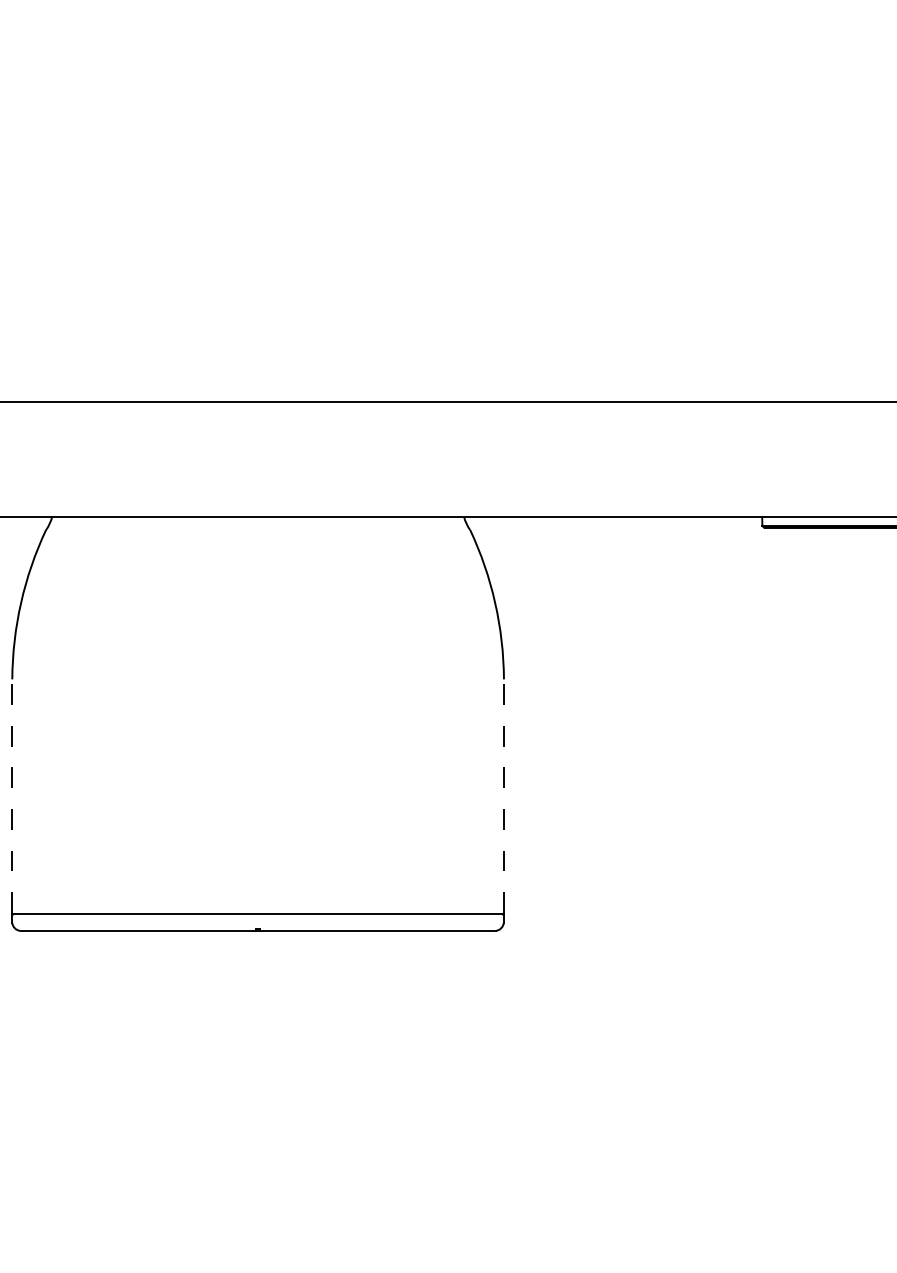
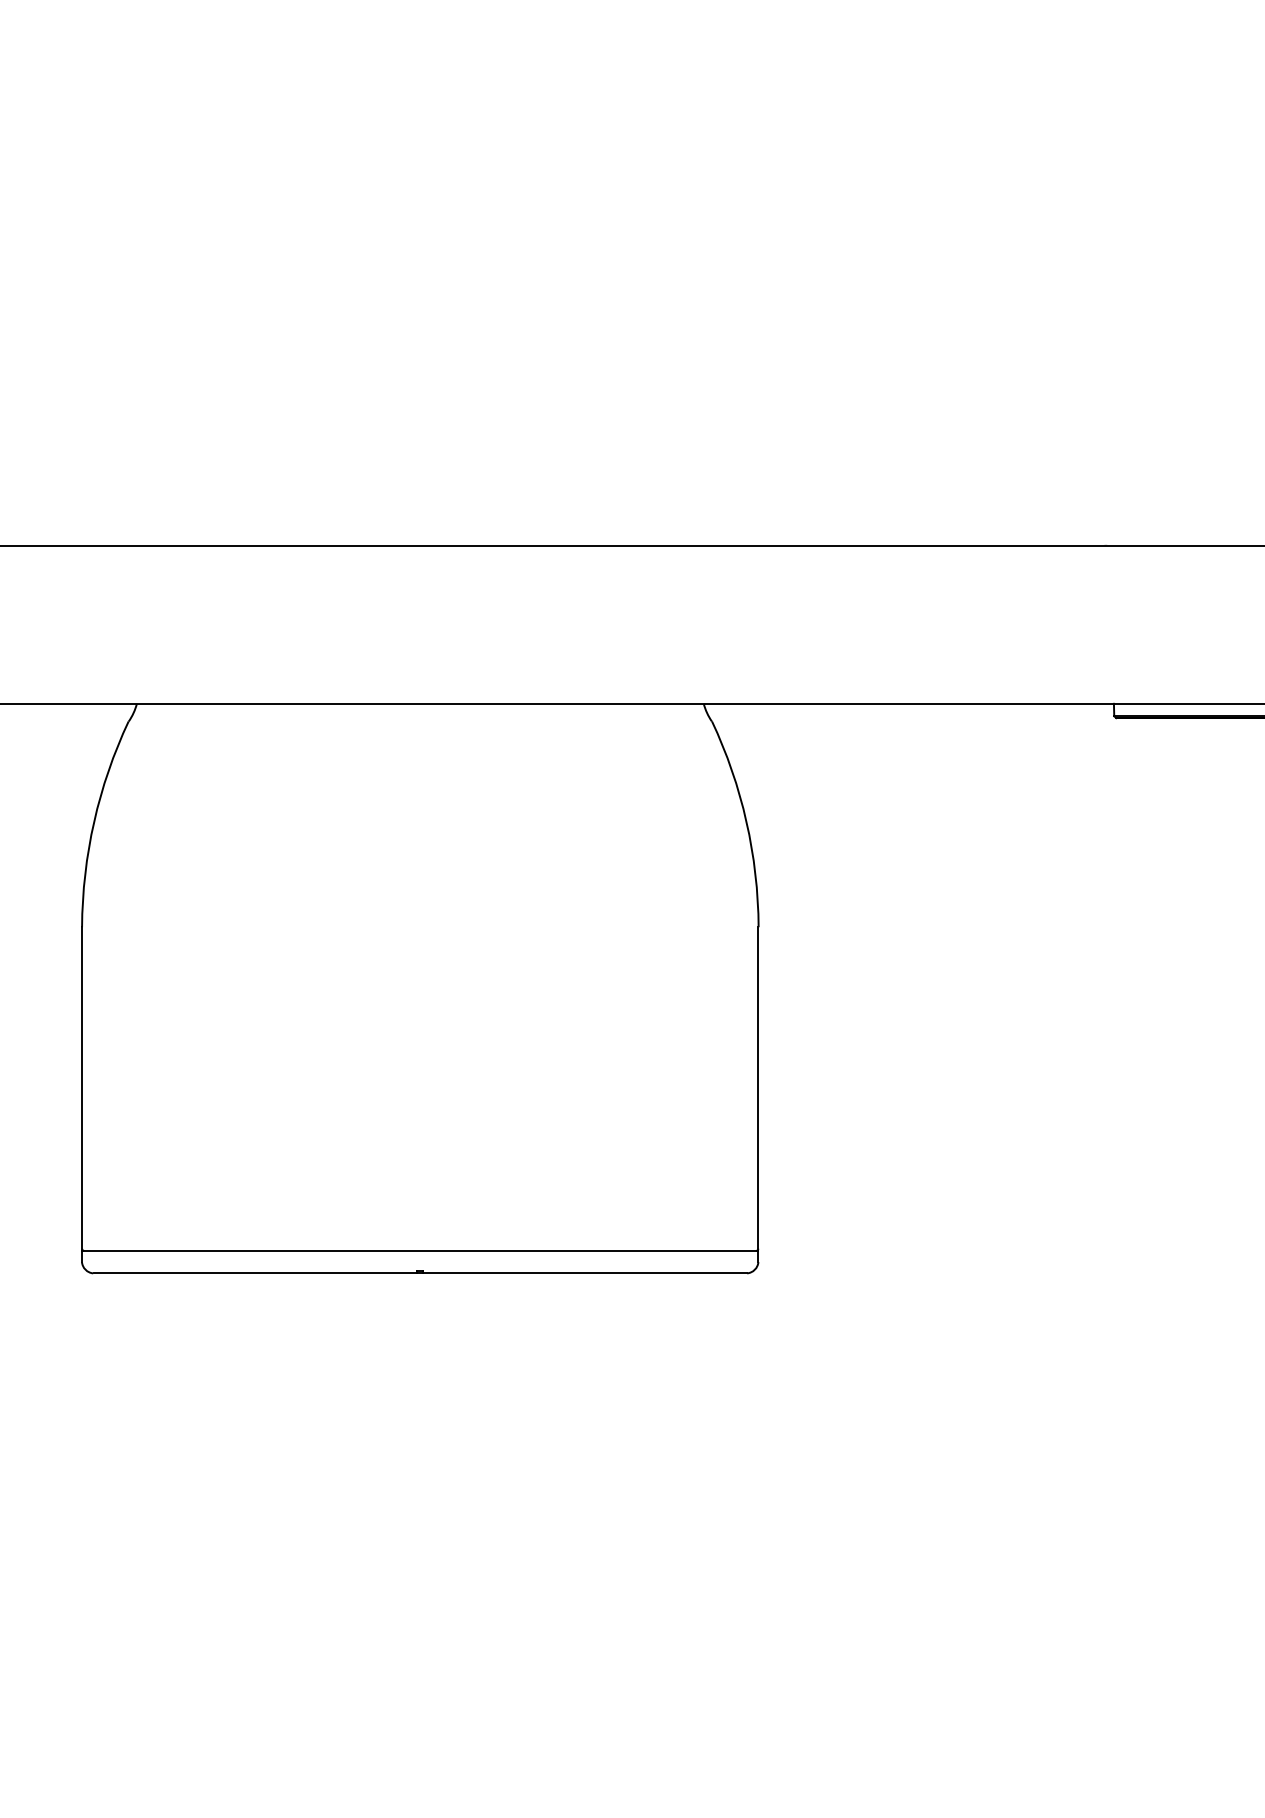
line: (12, 795) -> (82, 1087), dashed -> solid
line: (503, 795) -> (758, 1087), dashed -> solid

